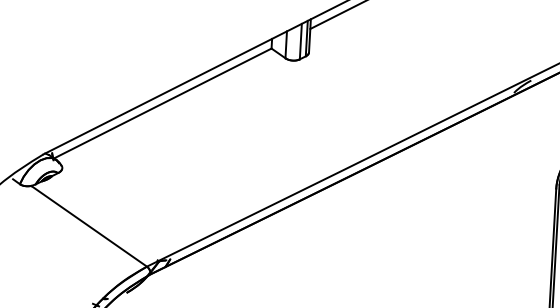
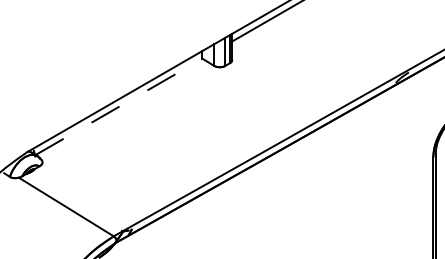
line: (163, 103) -> (119, 106), solid -> dashed

